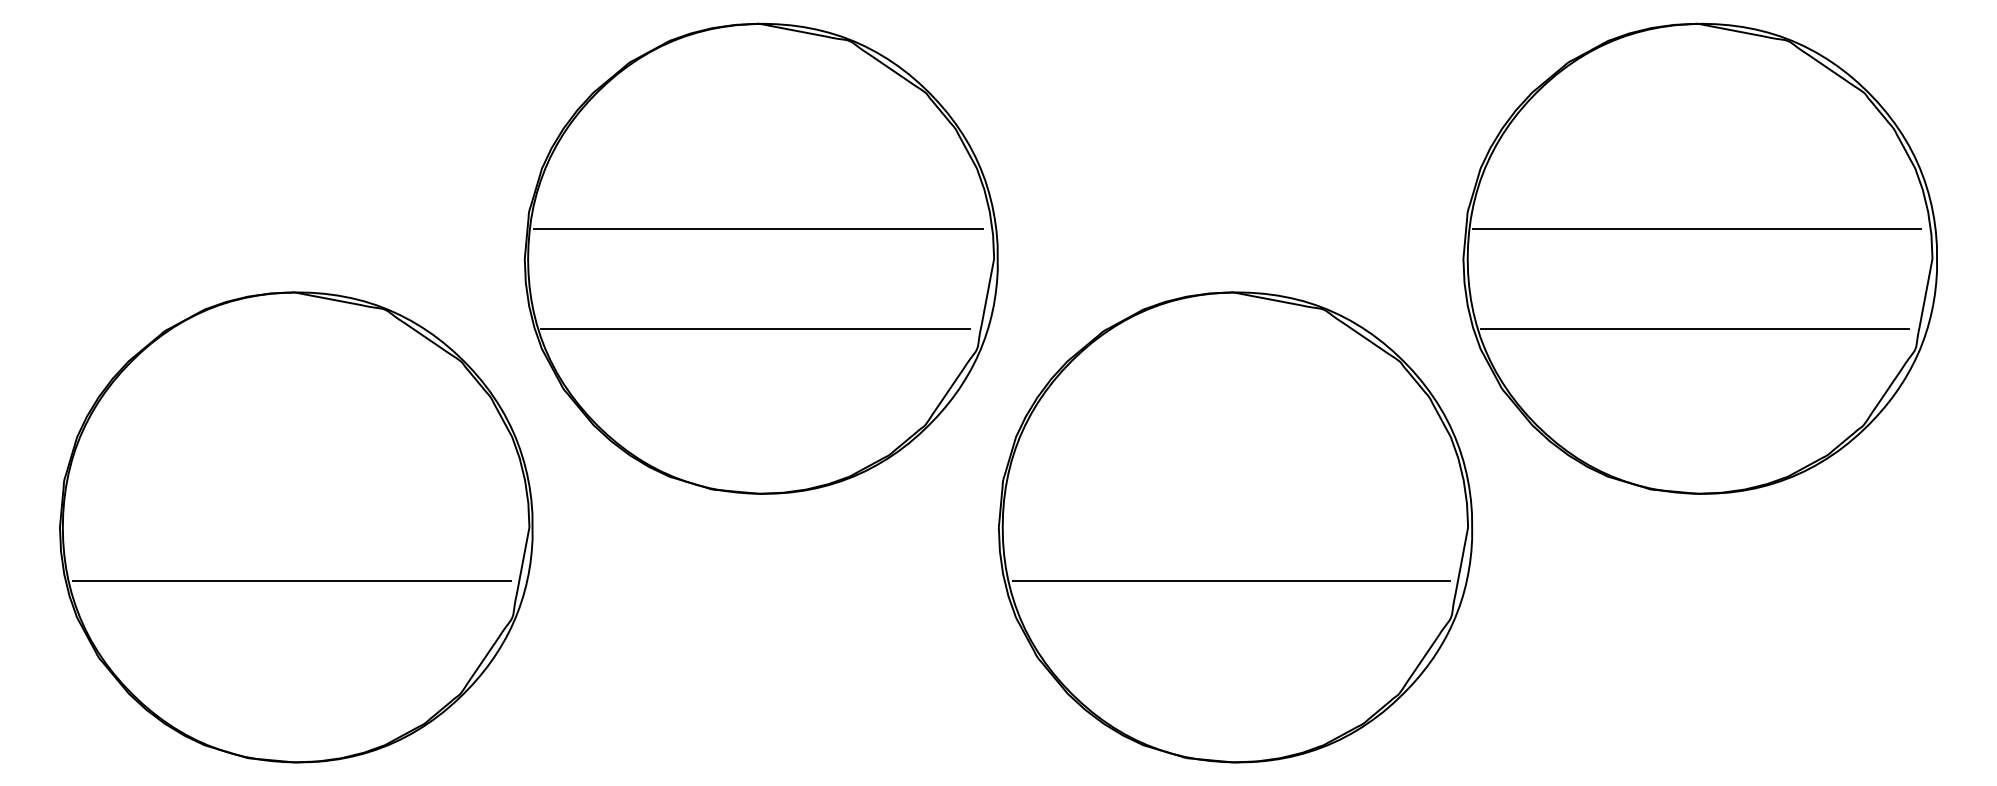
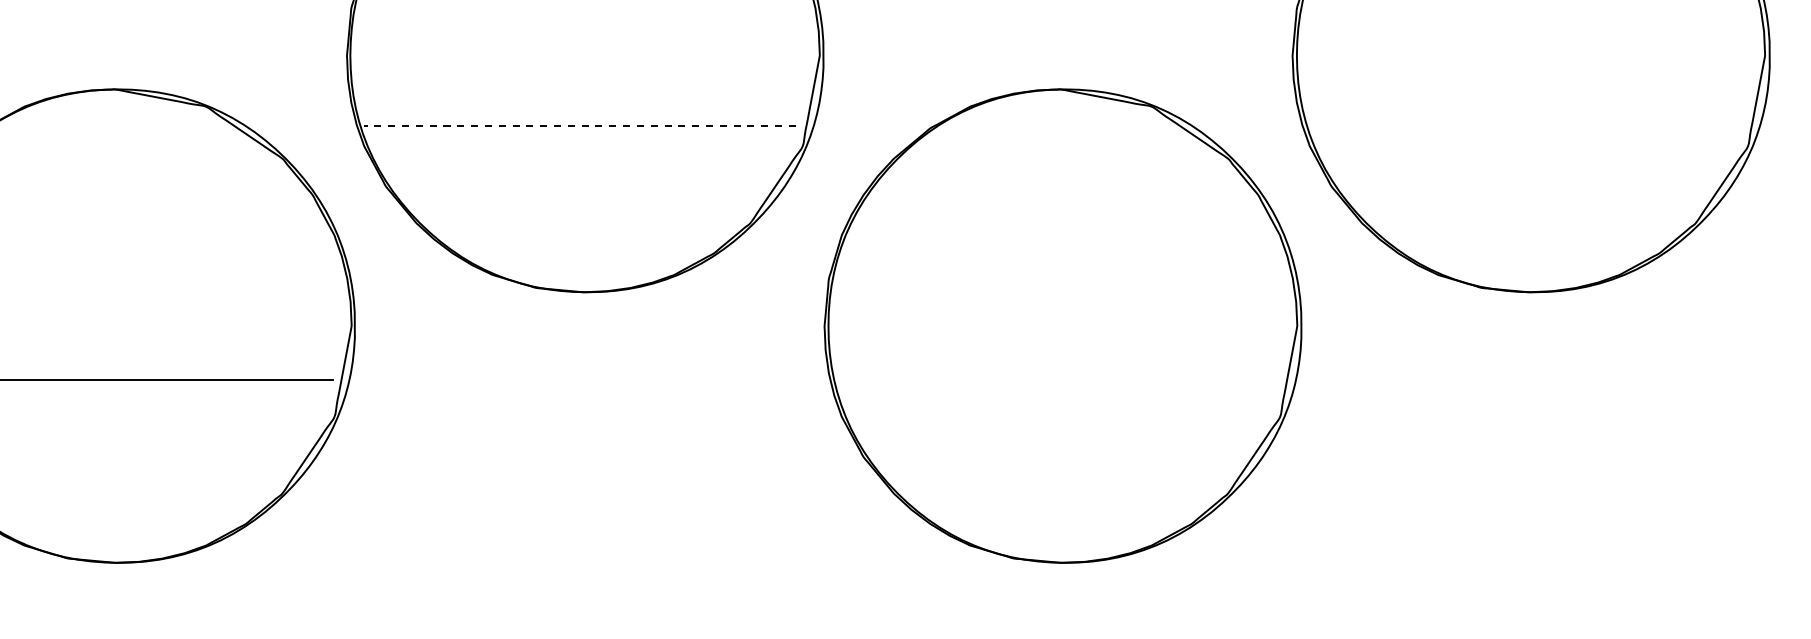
line: (758, 228) -> (582, 24), removed
line: (1697, 228) -> (1528, 24), removed
line: (755, 329) -> (579, 126), solid -> dashed
line: (1694, 329) -> (1525, 126), removed
line: (1230, 581) -> (1057, 380), removed

